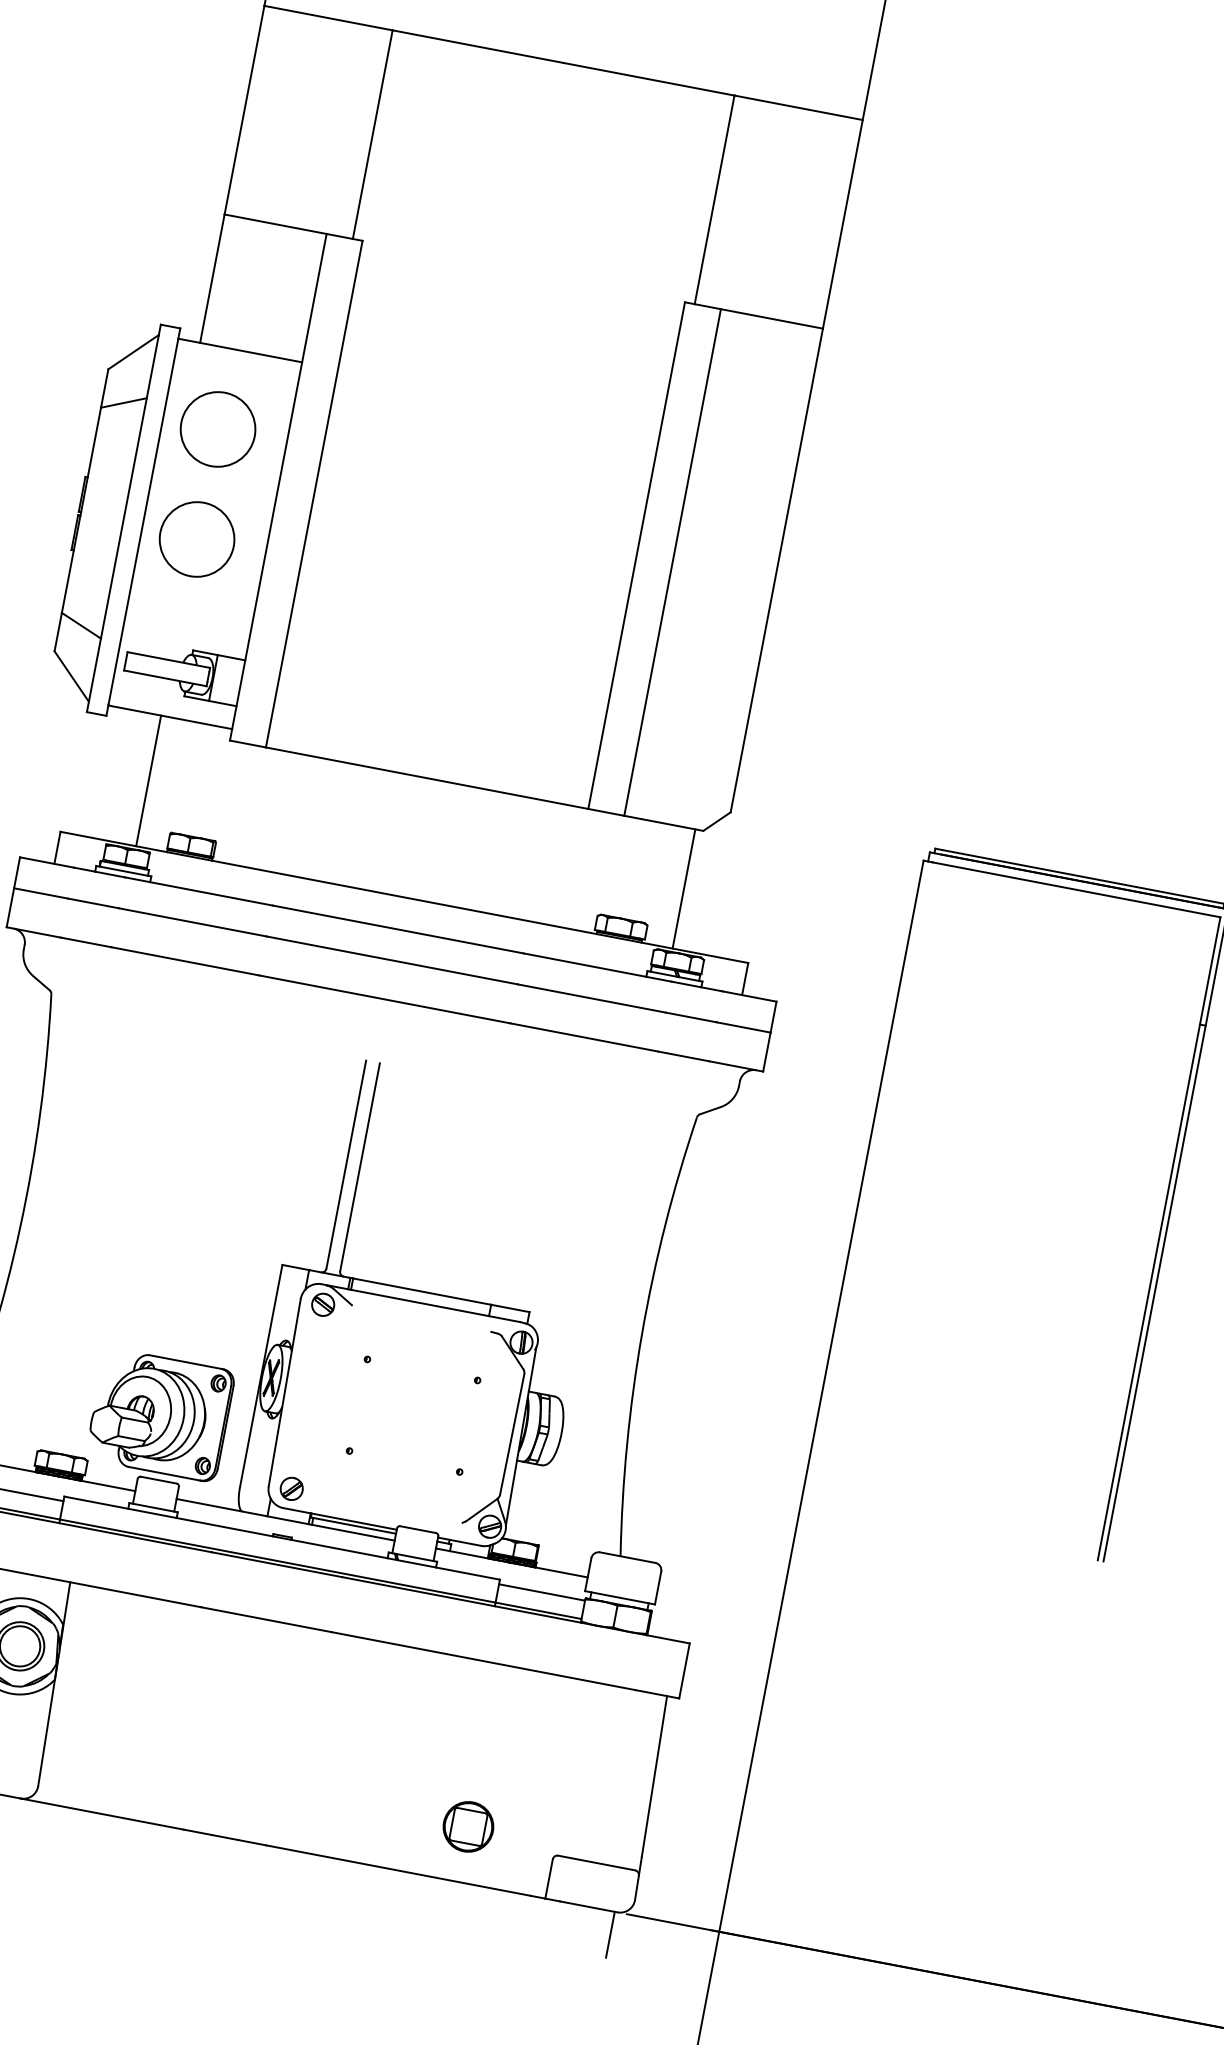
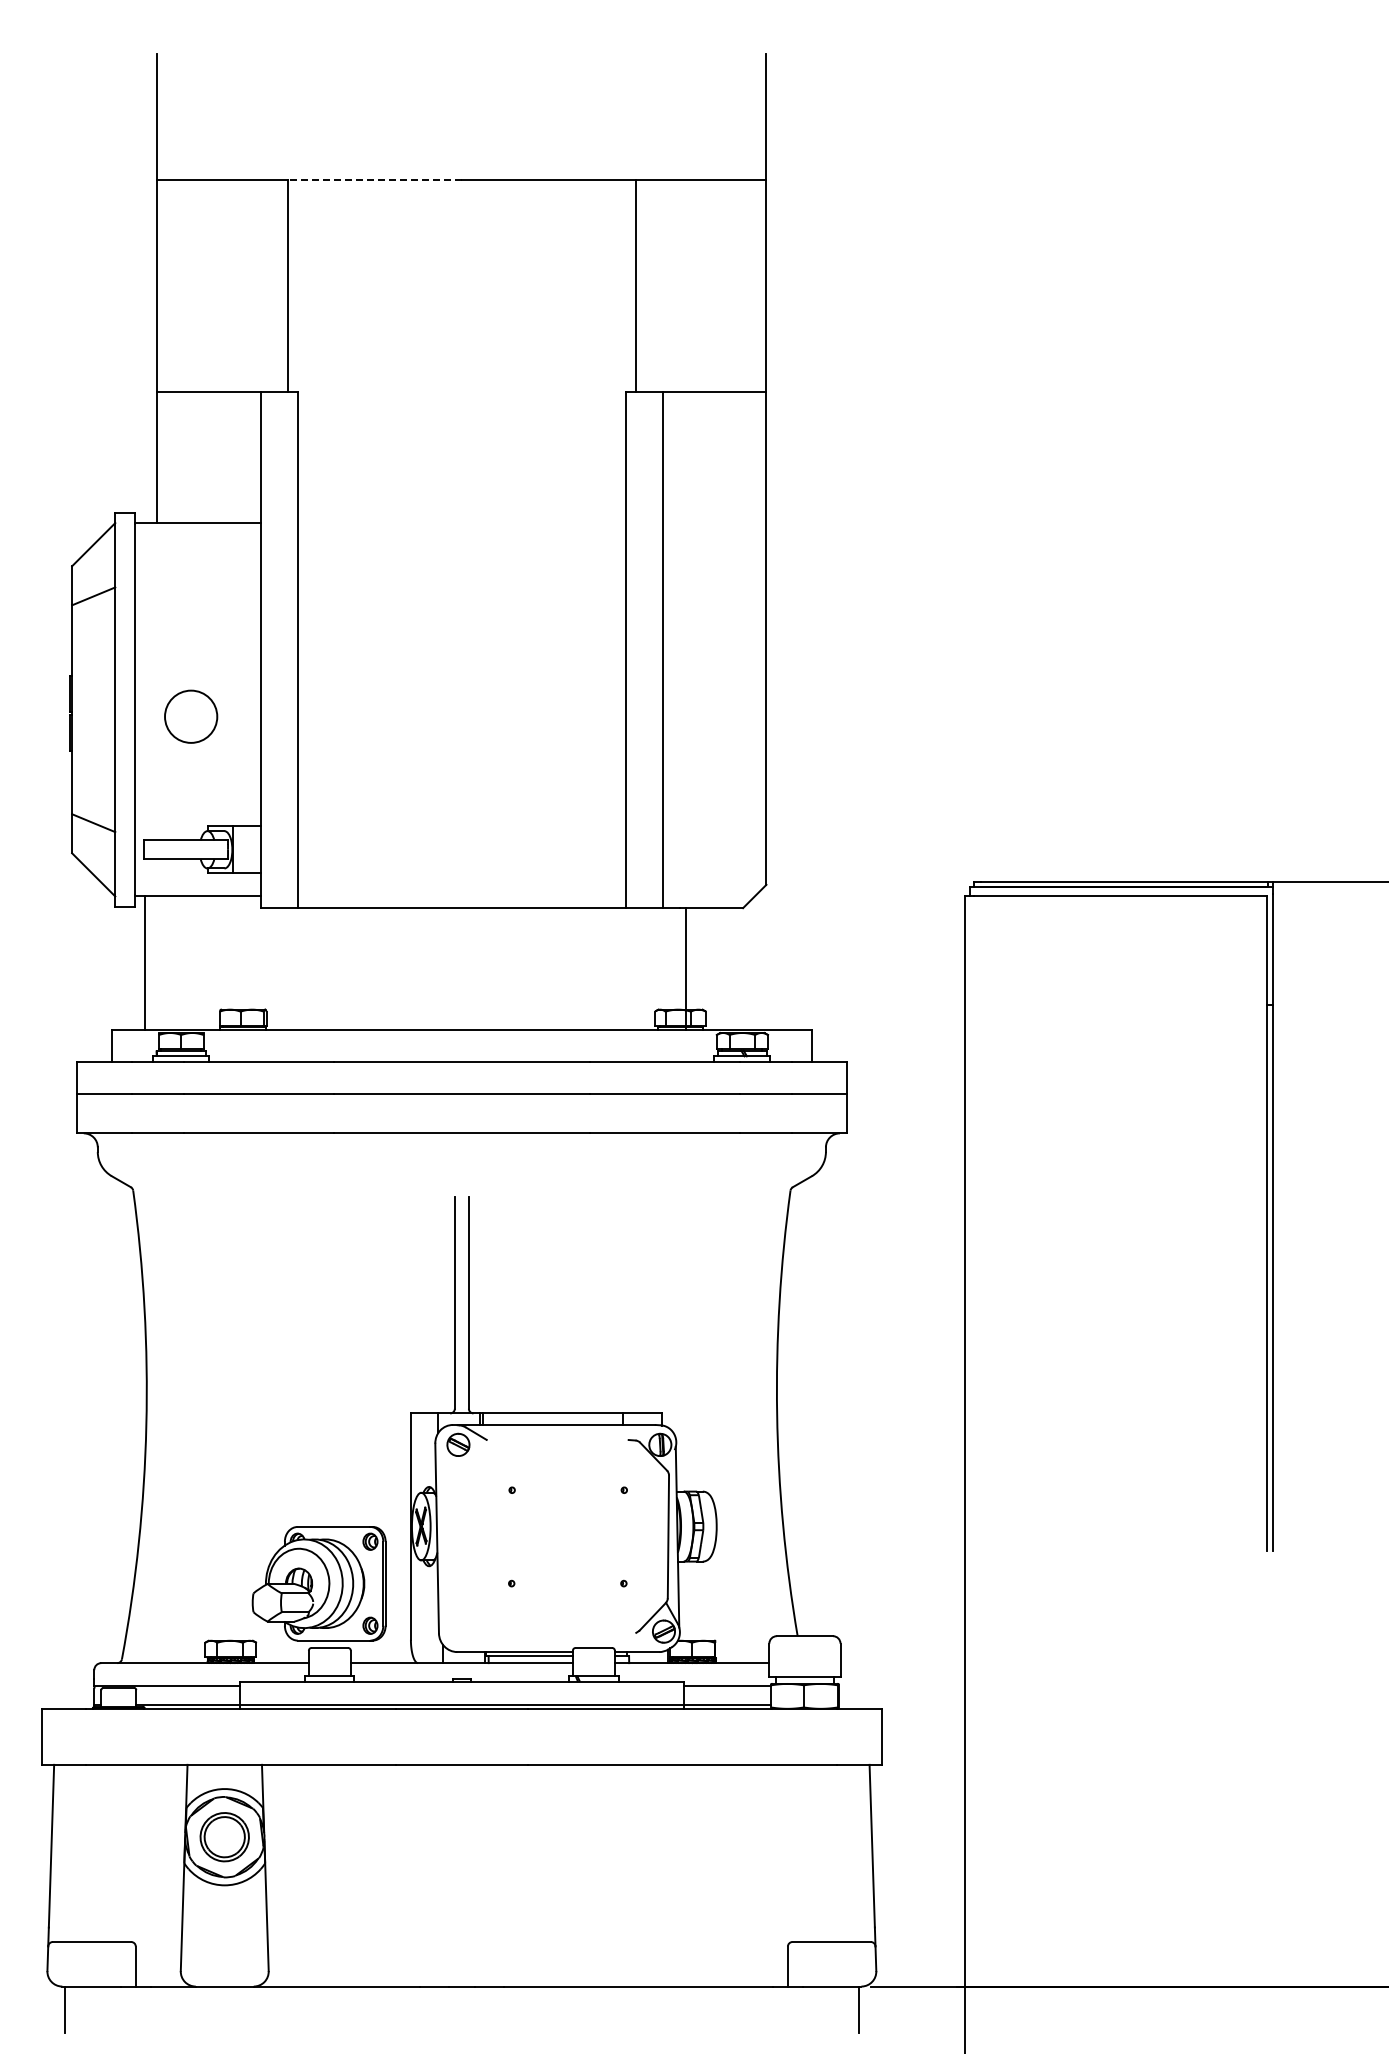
line: (477, 47) -> (374, 180), solid -> dashed
circle: (217, 429) -> (190, 604), removed
circle: (196, 539) -> (190, 716), size x0.7
line: (148, 780) -> (144, 962), moved
line: (683, 888) -> (685, 968), moved
part: (291, 1488) -> (461, 1631), removed
part: (468, 1826) -> (698, 1930), removed

